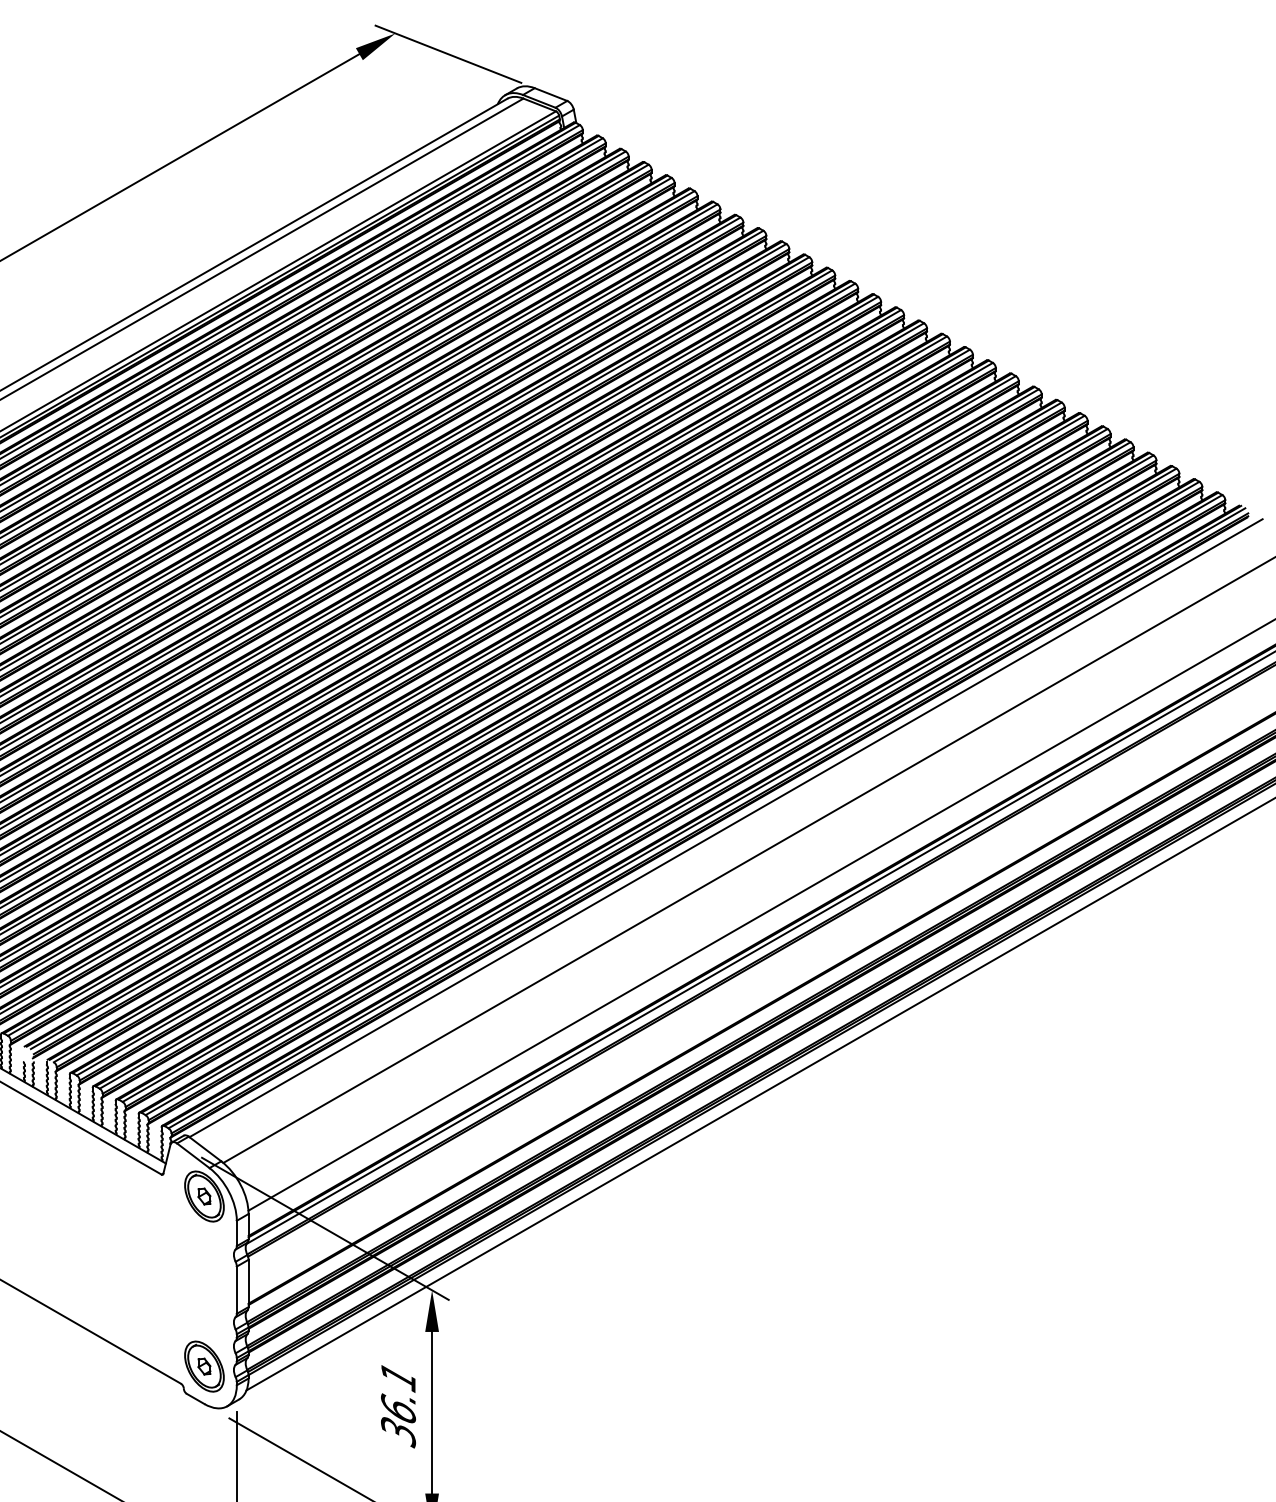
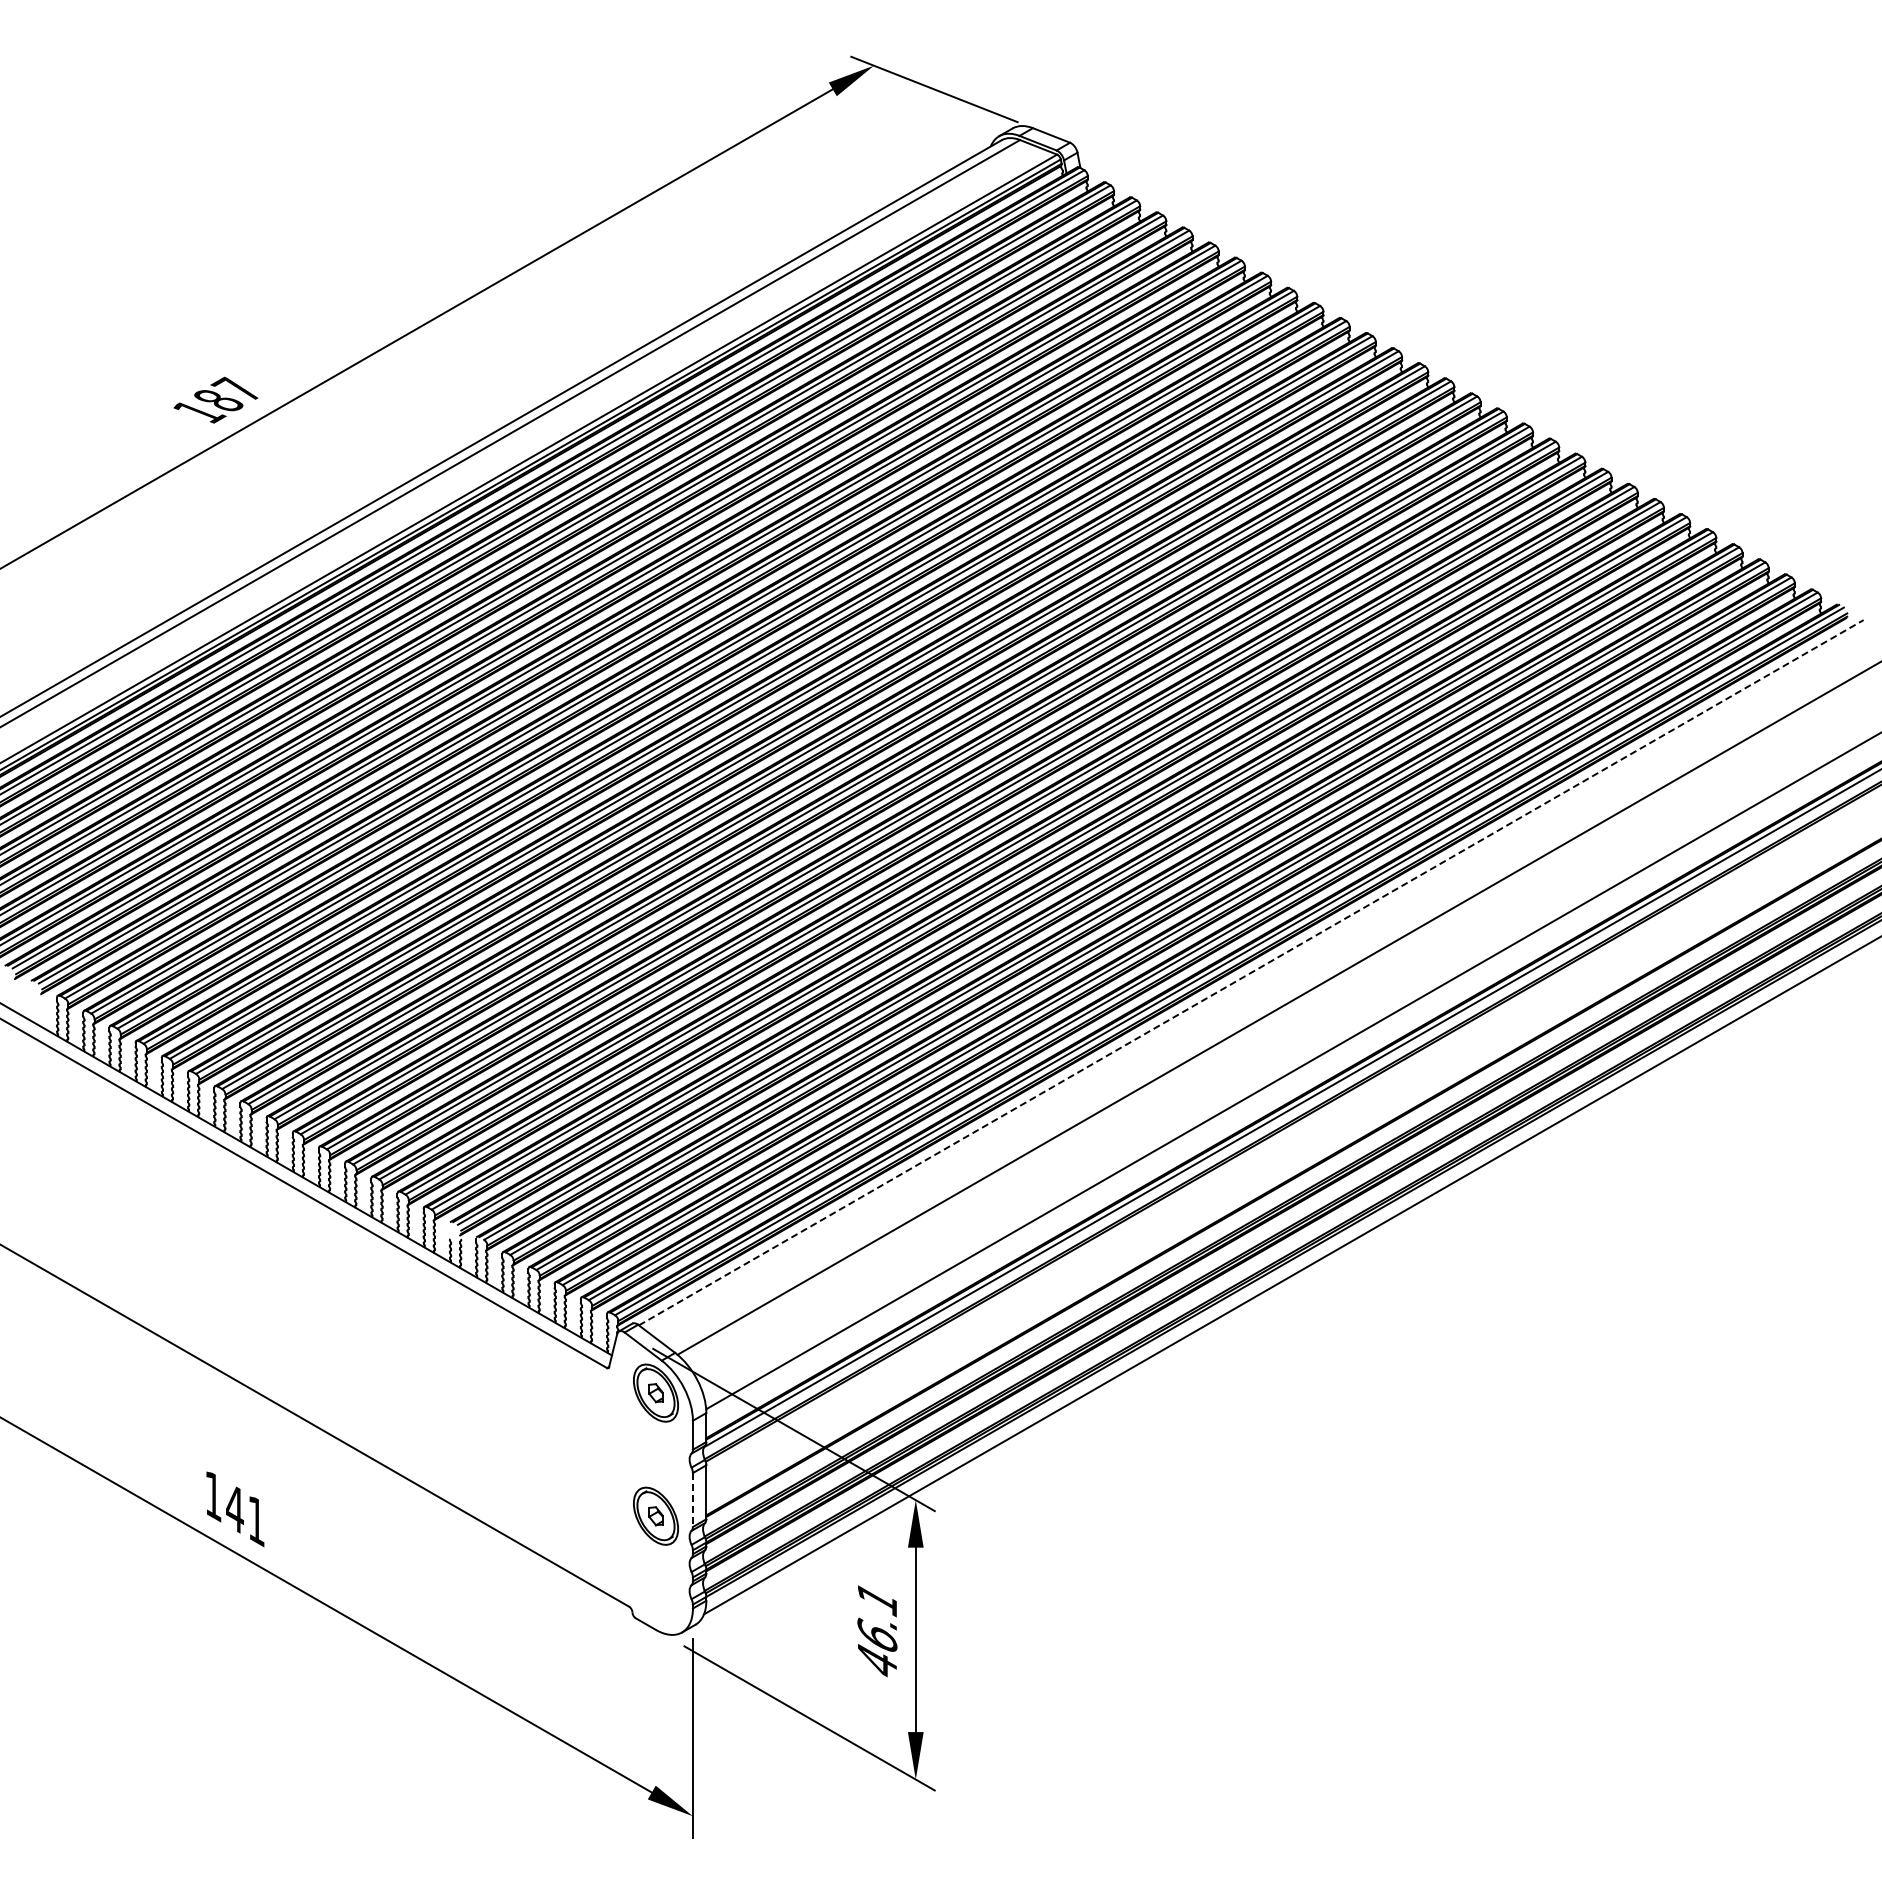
line: (726, 827) -> (1251, 972), solid -> dashed
line: (236, 1290) -> (692, 1500), solid -> dashed
part: (204, 1365) -> (655, 1515), moved
text: (398, 1432) -> (877, 1662), 36.1 -> 46.1

